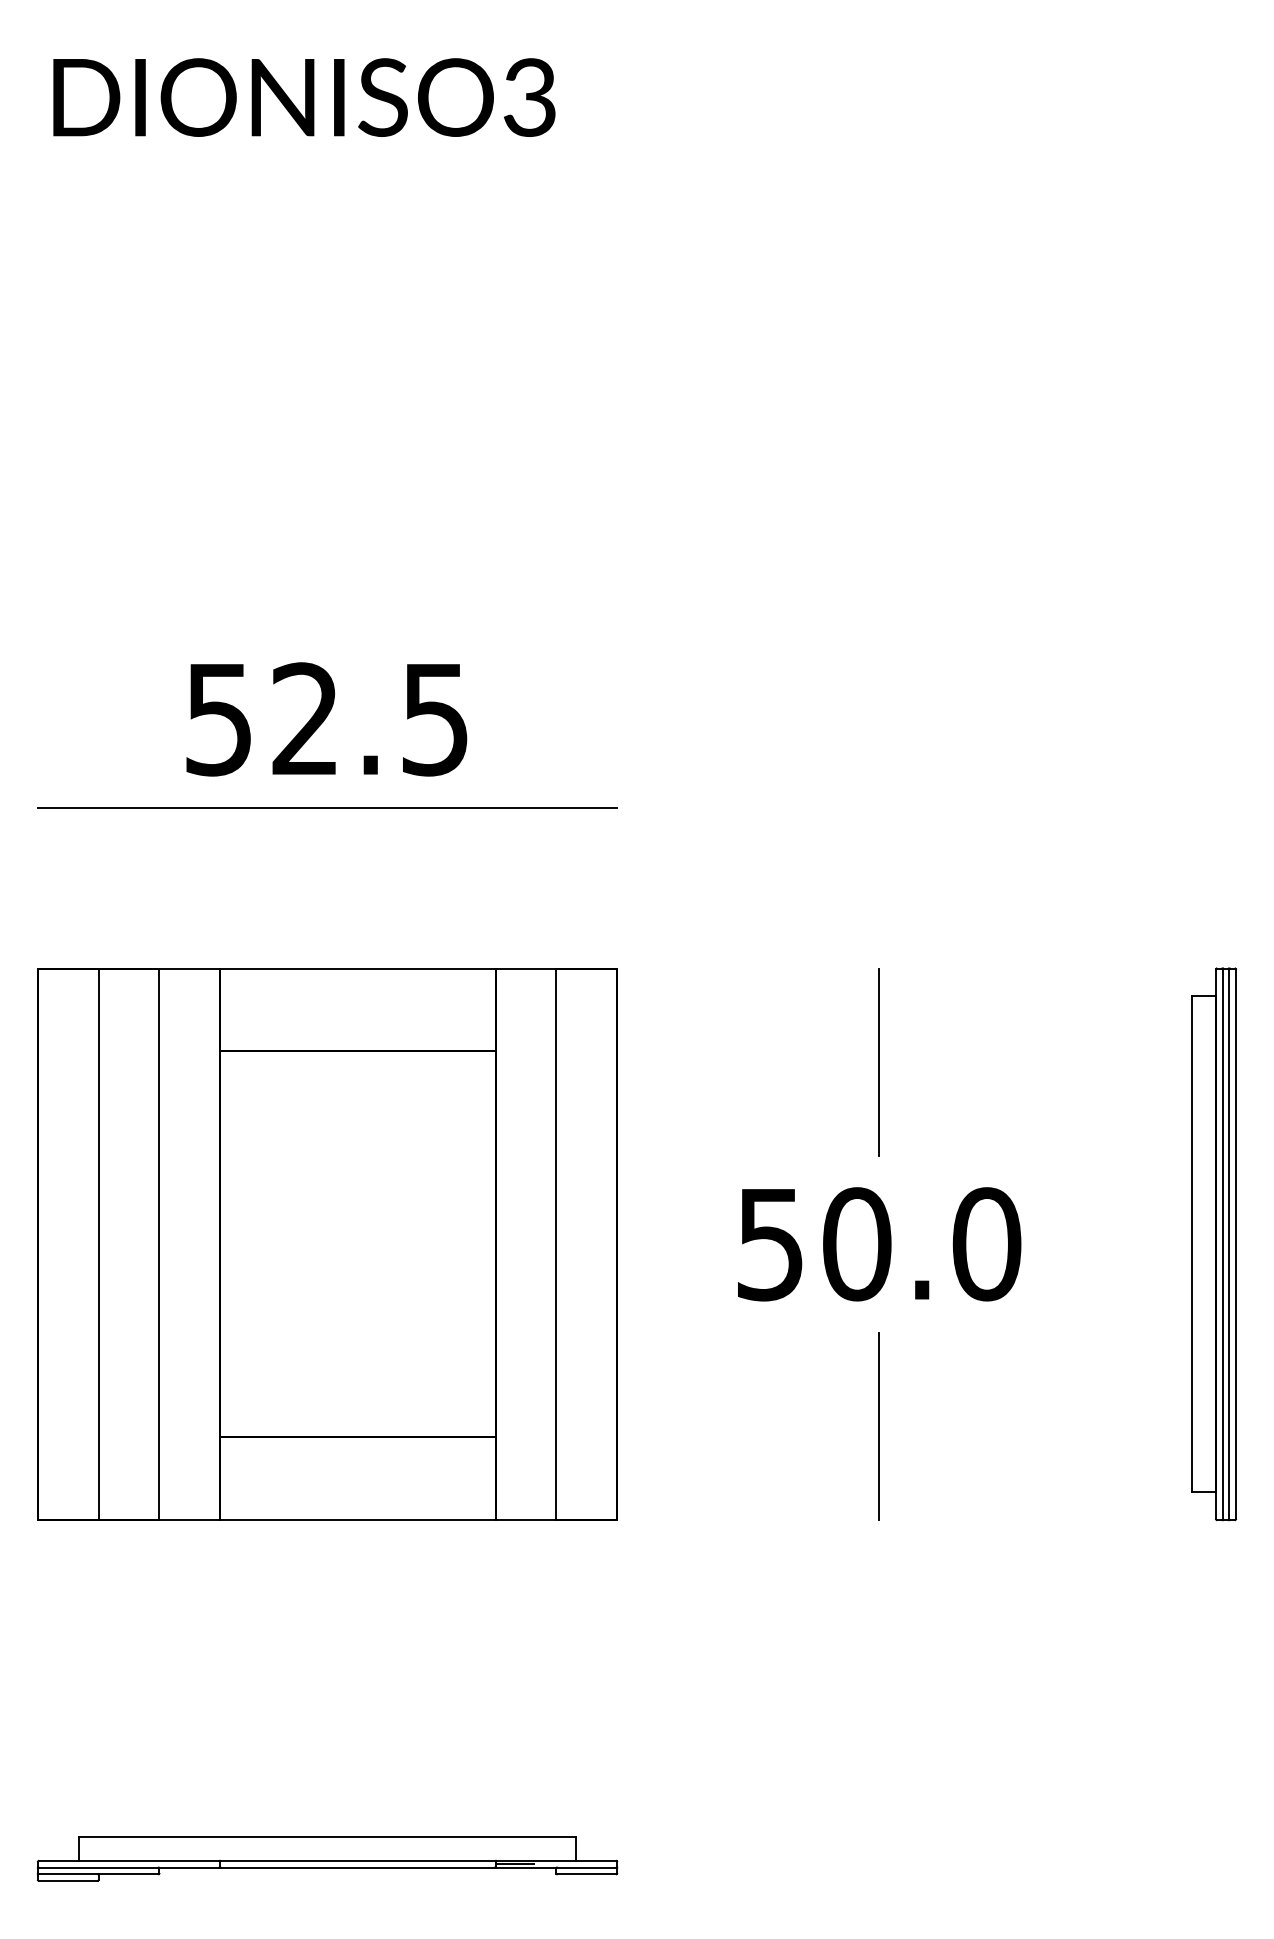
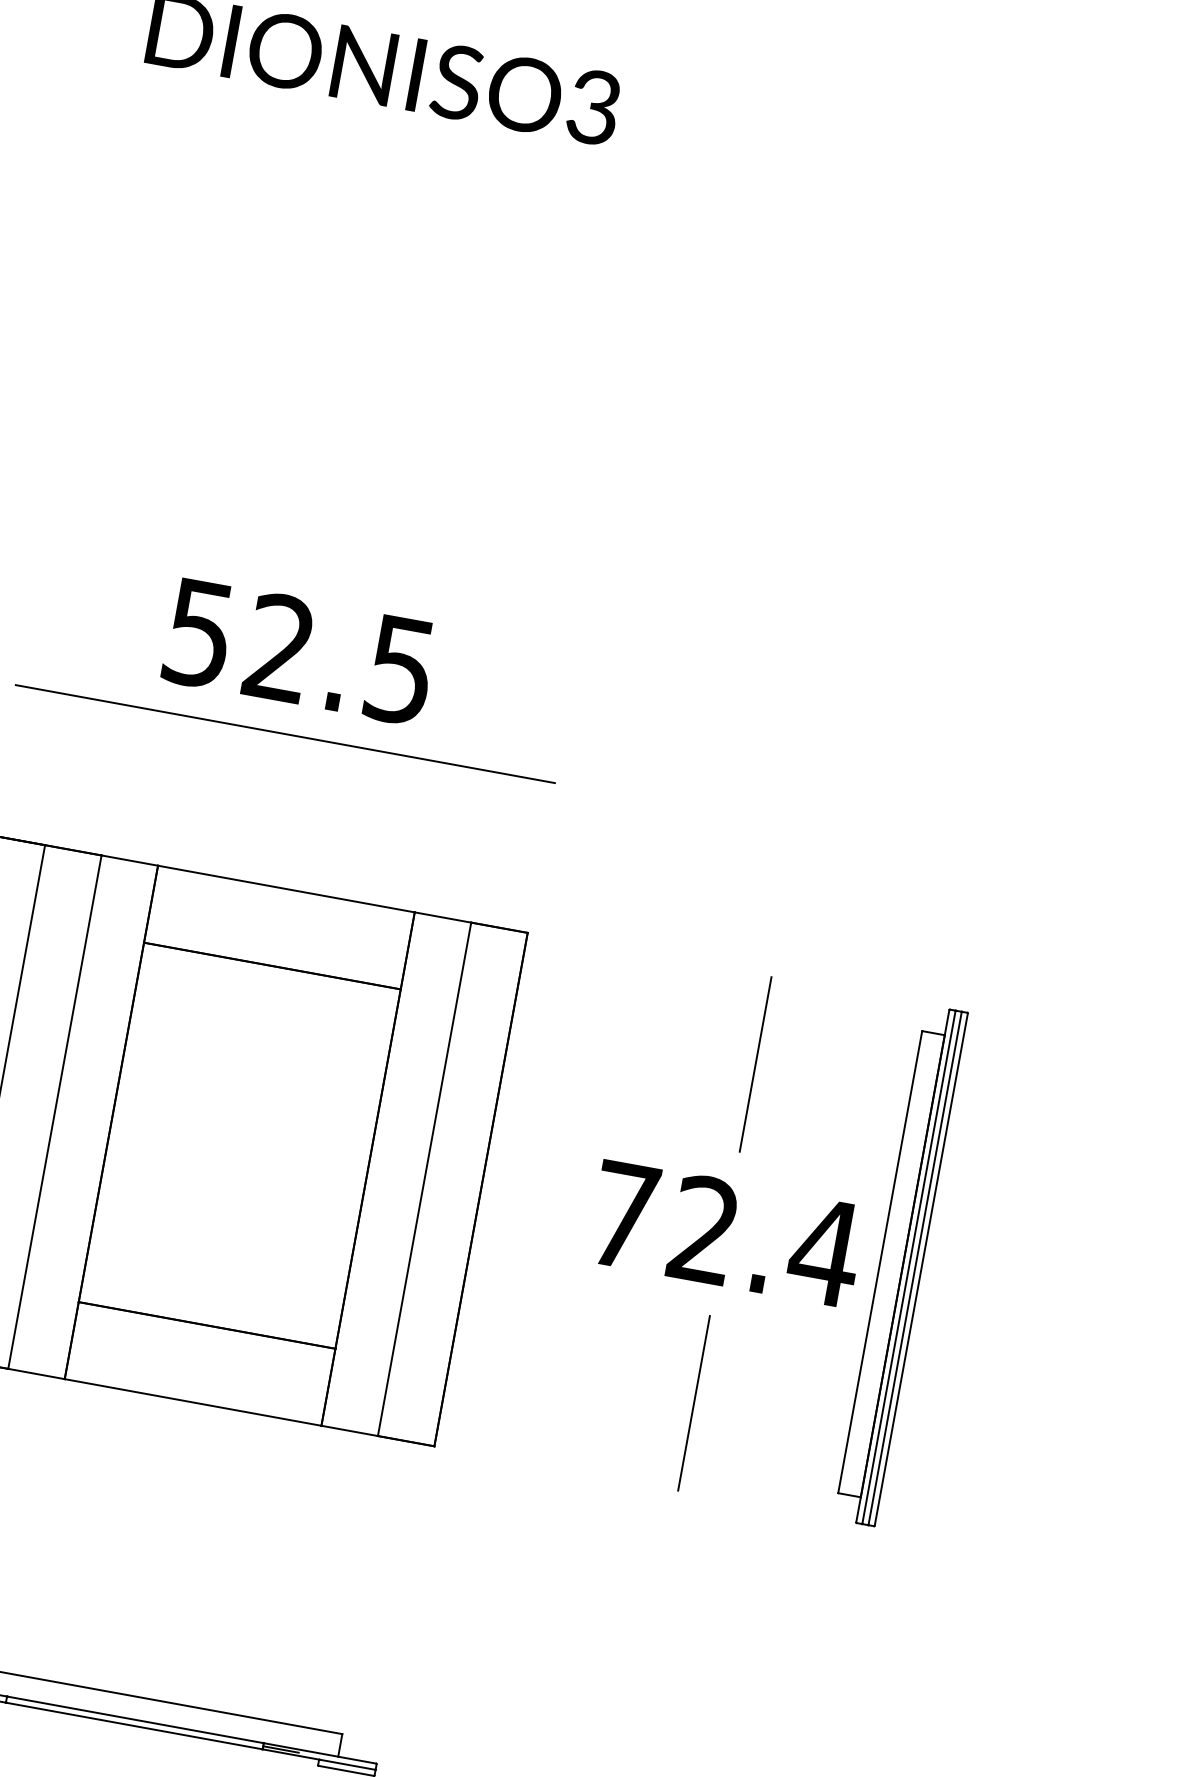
text: (880, 1244) -> (726, 1234), 50.0 -> 72.4
part: (1213, 1244) -> (900, 1266), moved

